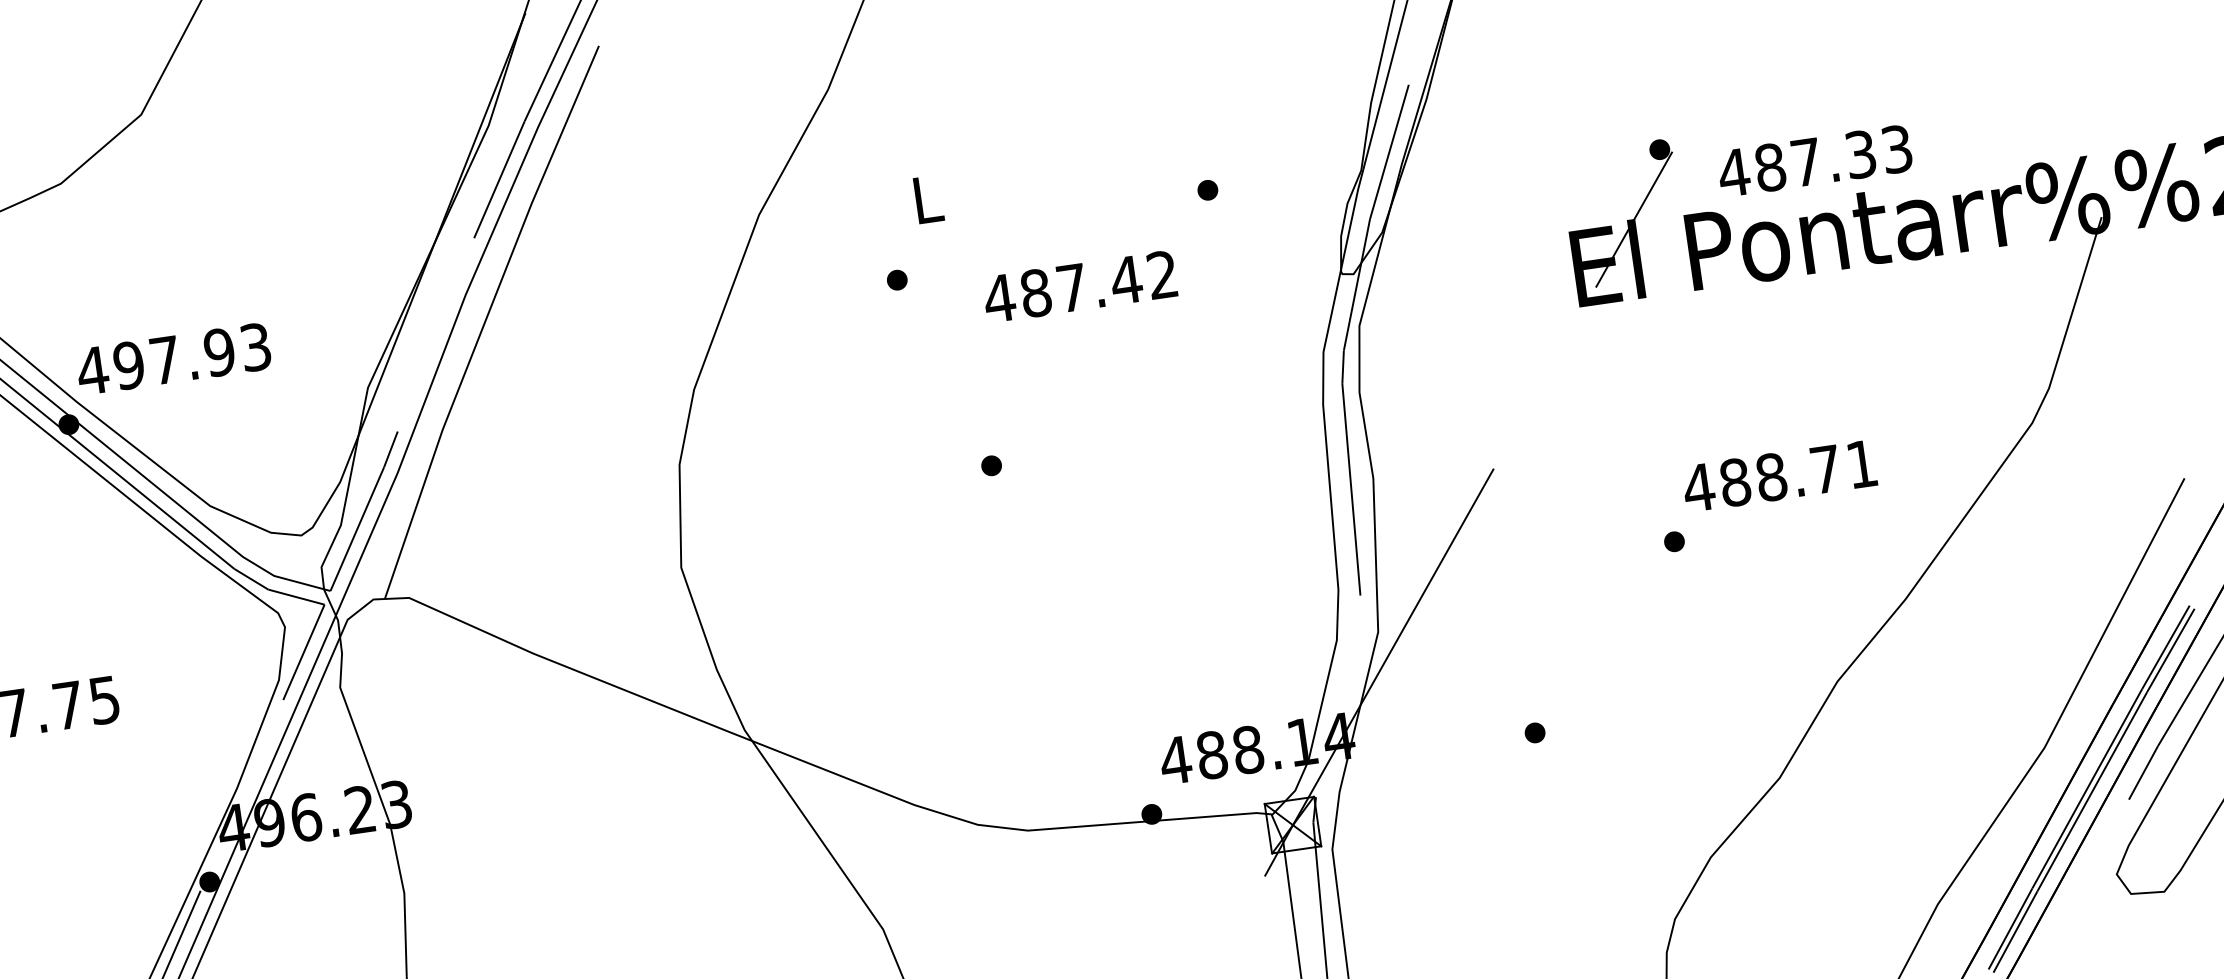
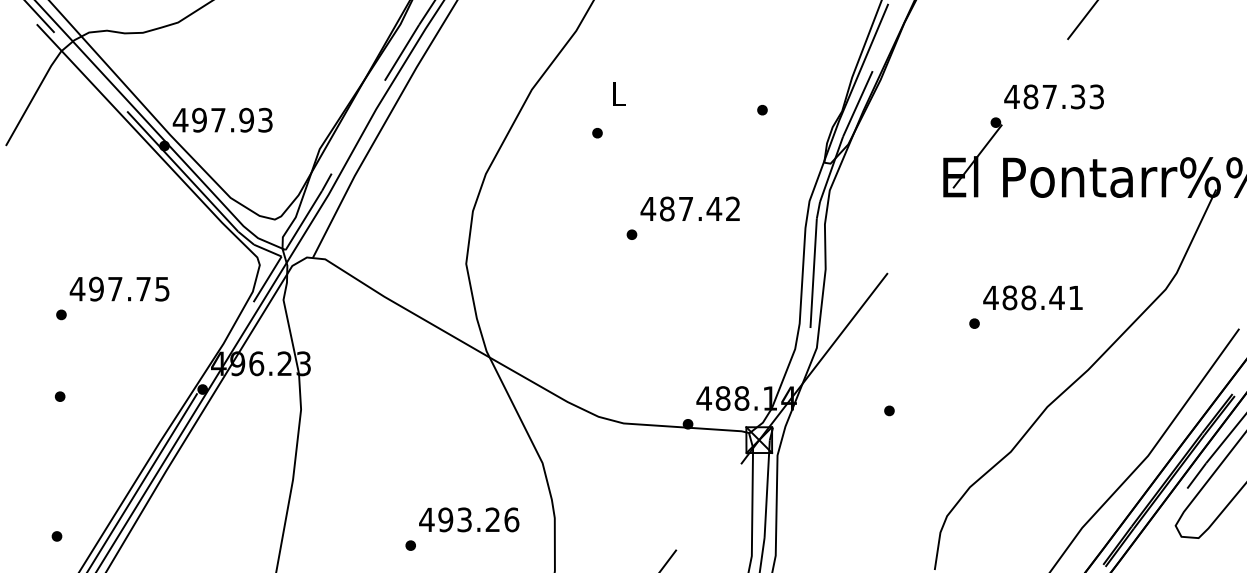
text: (1813, 160) -> (1053, 96), moved
text: (1078, 286) -> (689, 208), moved
text: (1824, 468) -> (1056, 297), 488.71 -> 488.41

